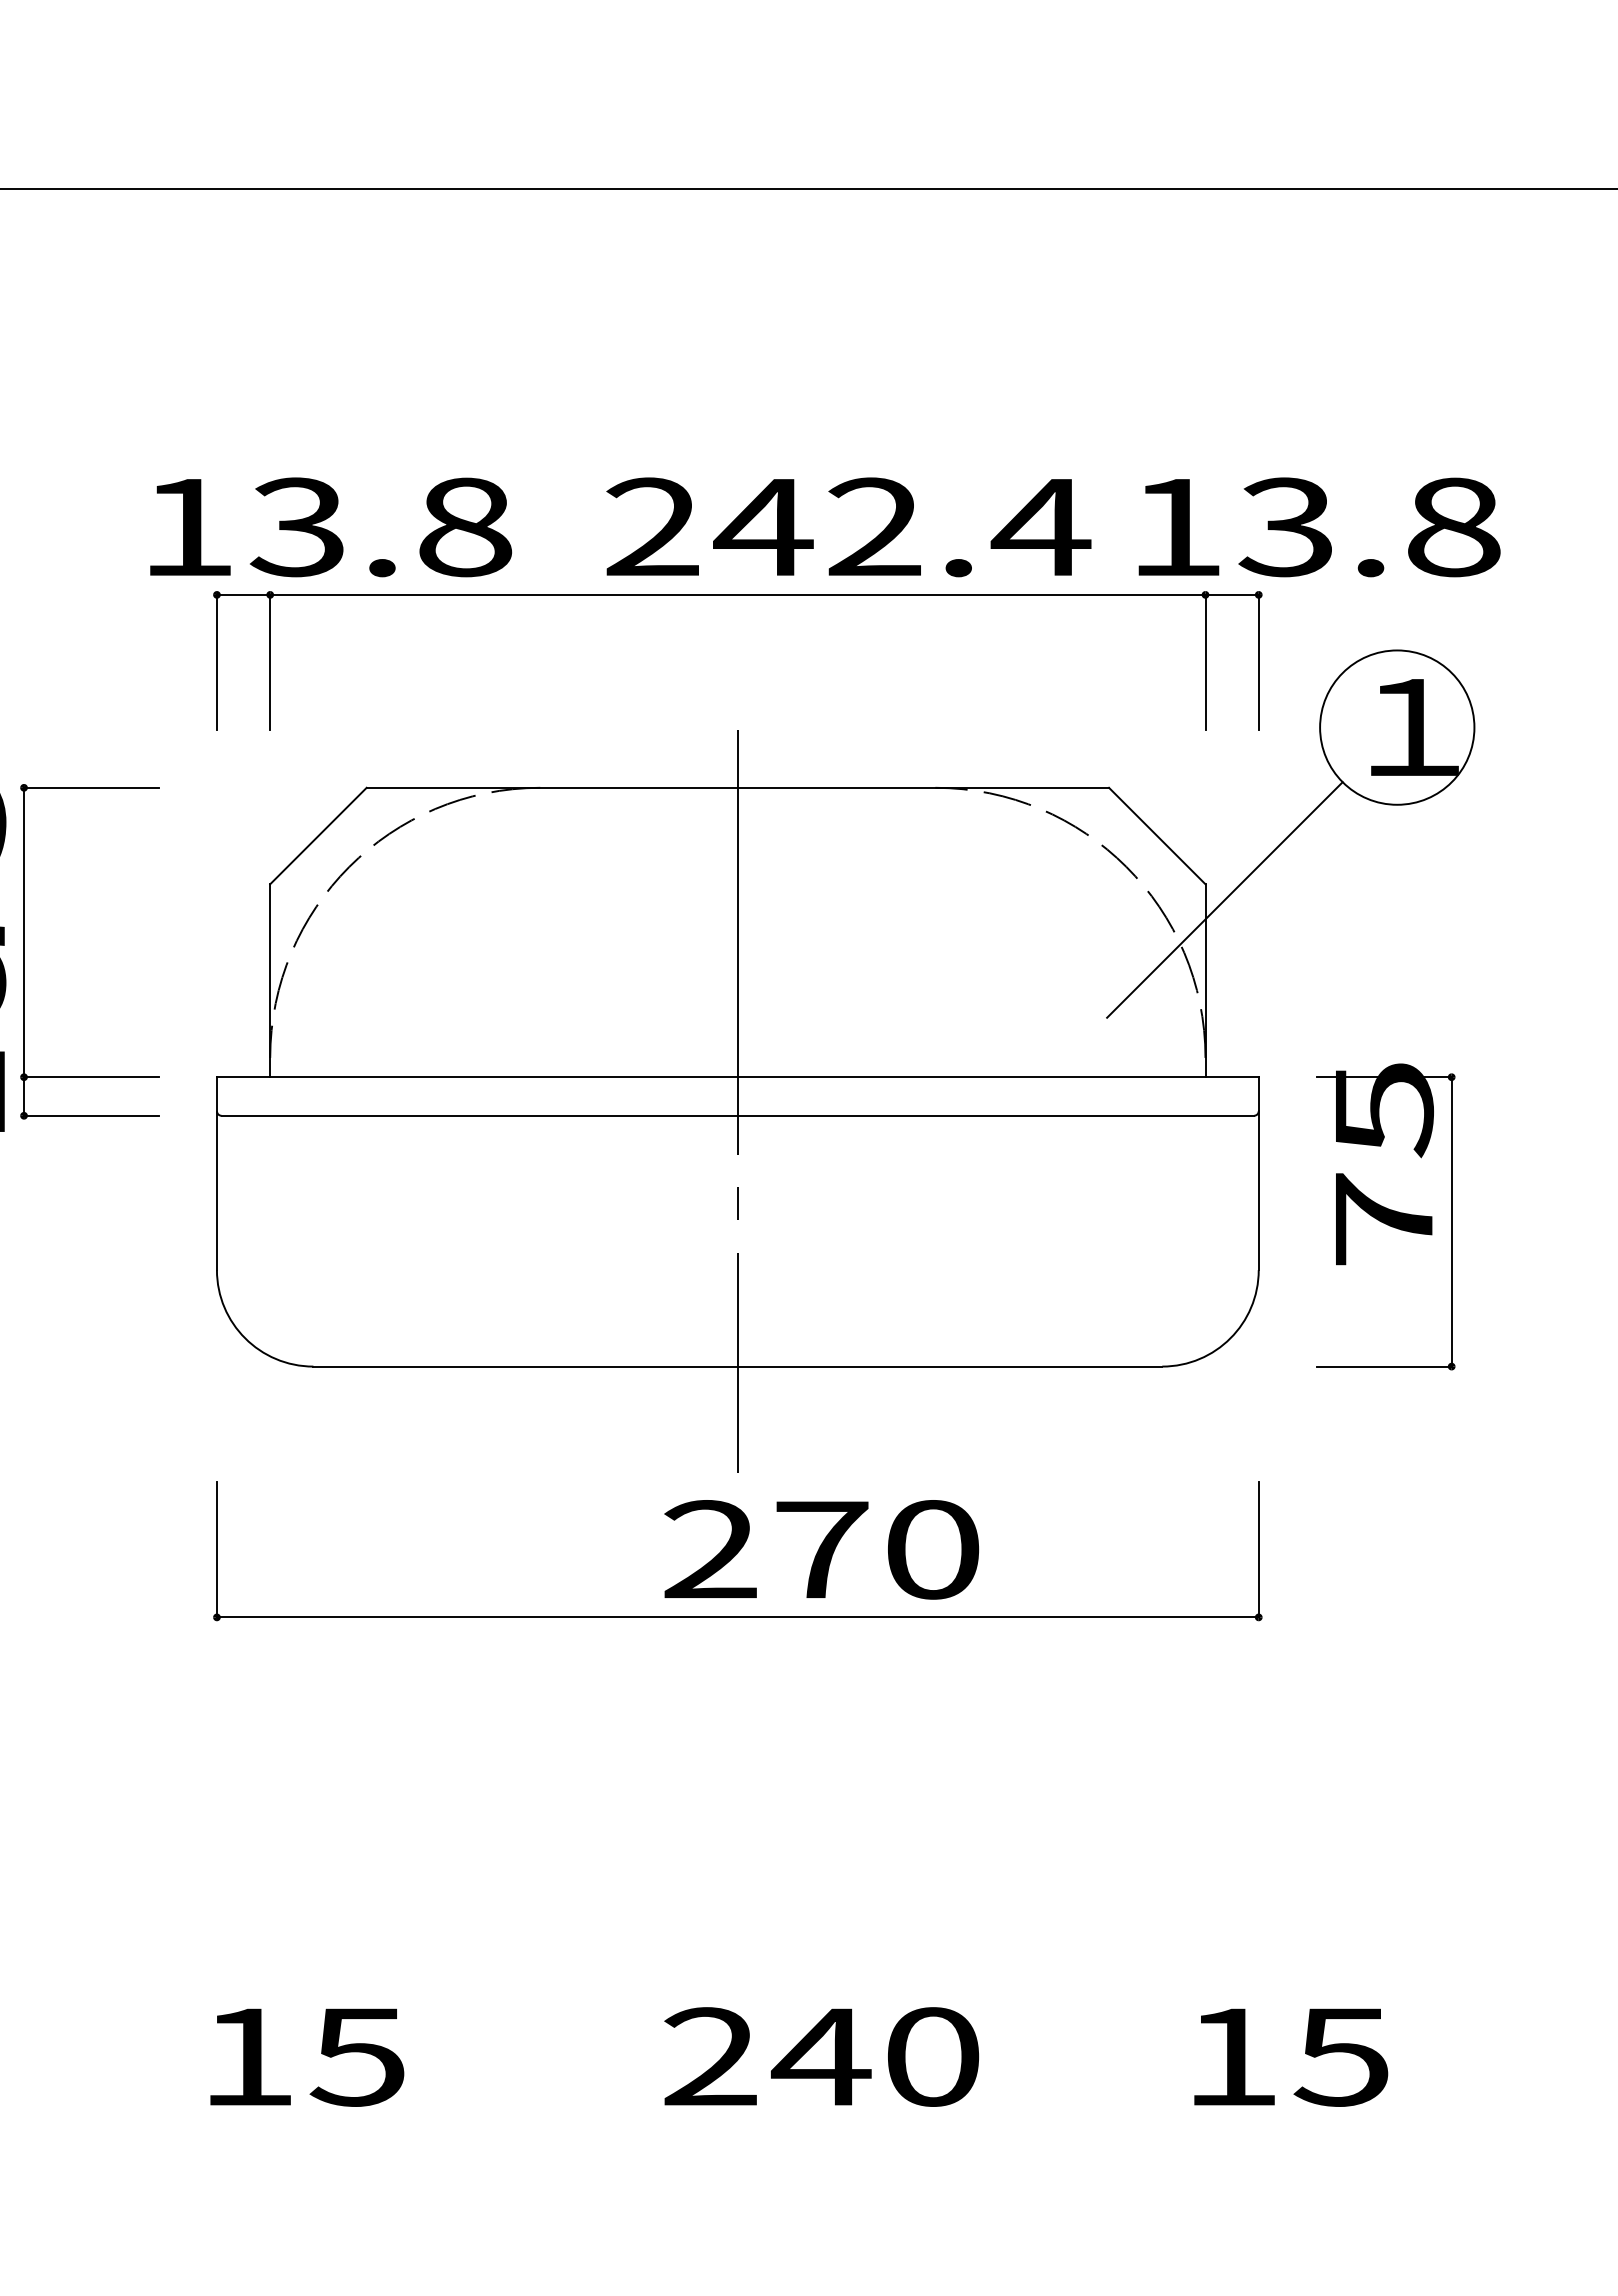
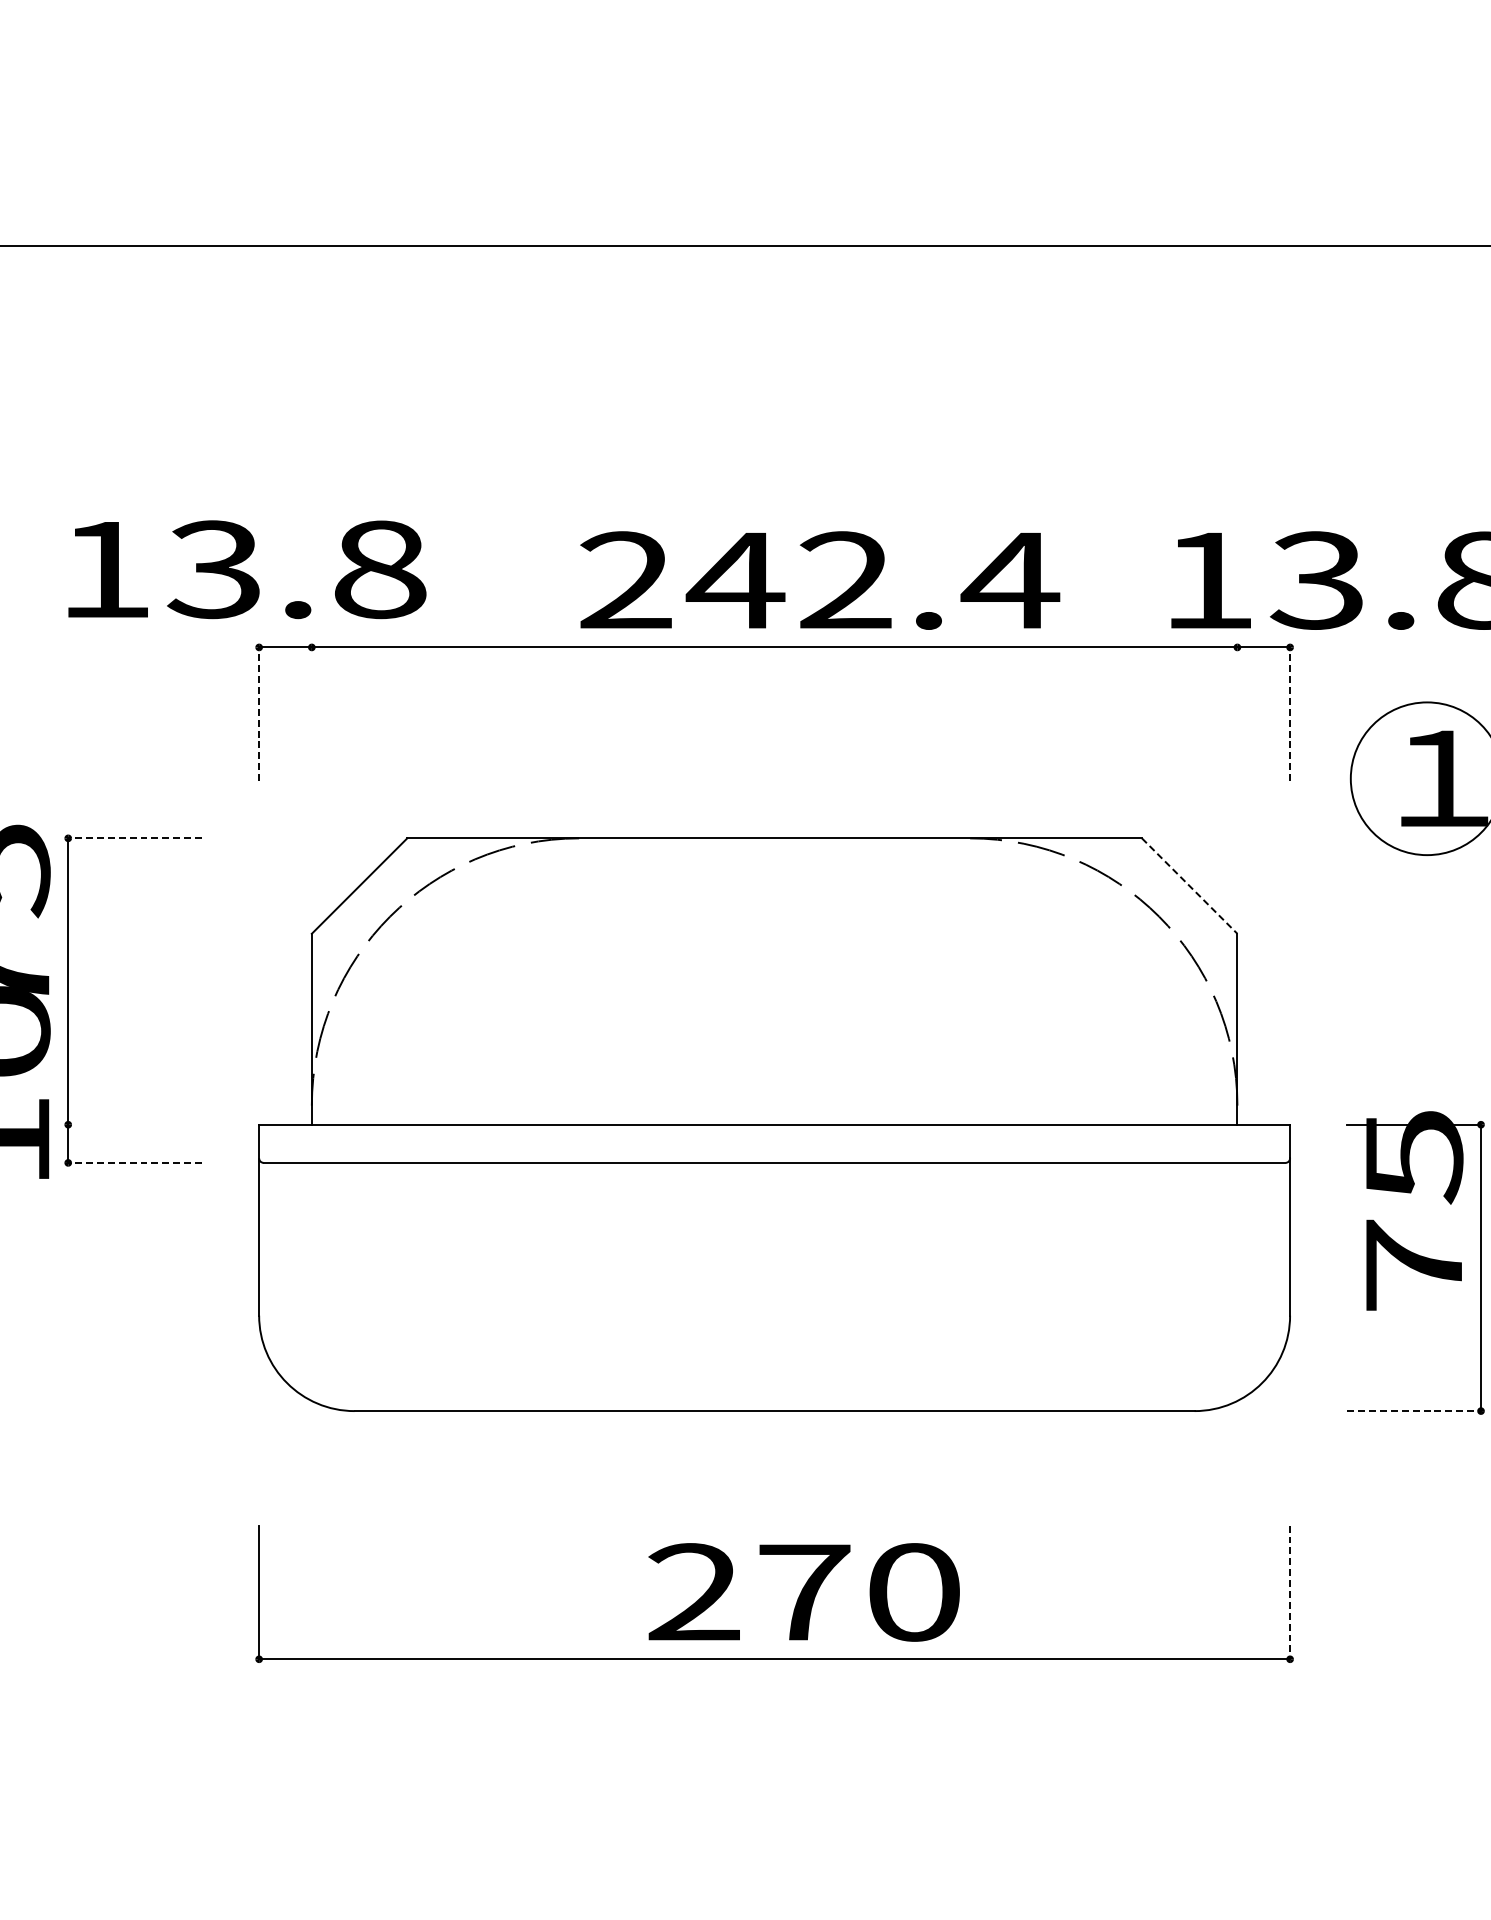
text: (331, 527) -> (247, 569), moved
text: (848, 527) -> (819, 580), moved
line: (270, 661) -> (312, 713), removed
line: (1205, 661) -> (1237, 713), removed
line: (216, 662) -> (258, 714), solid -> dashed
line: (1258, 662) -> (1289, 714), solid -> dashed
line: (91, 787) -> (134, 838), solid -> dashed
line: (1157, 836) -> (1189, 886), solid -> dashed
line: (1224, 899) -> (1256, 948), removed
line: (91, 1077) -> (134, 1125), removed
line: (737, 1100) -> (774, 1147), removed
line: (91, 1115) -> (134, 1162), solid -> dashed
line: (1384, 1366) -> (1414, 1411), solid -> dashed
text: (821, 1549) -> (803, 1592), moved
line: (1258, 1549) -> (1289, 1592), solid -> dashed

